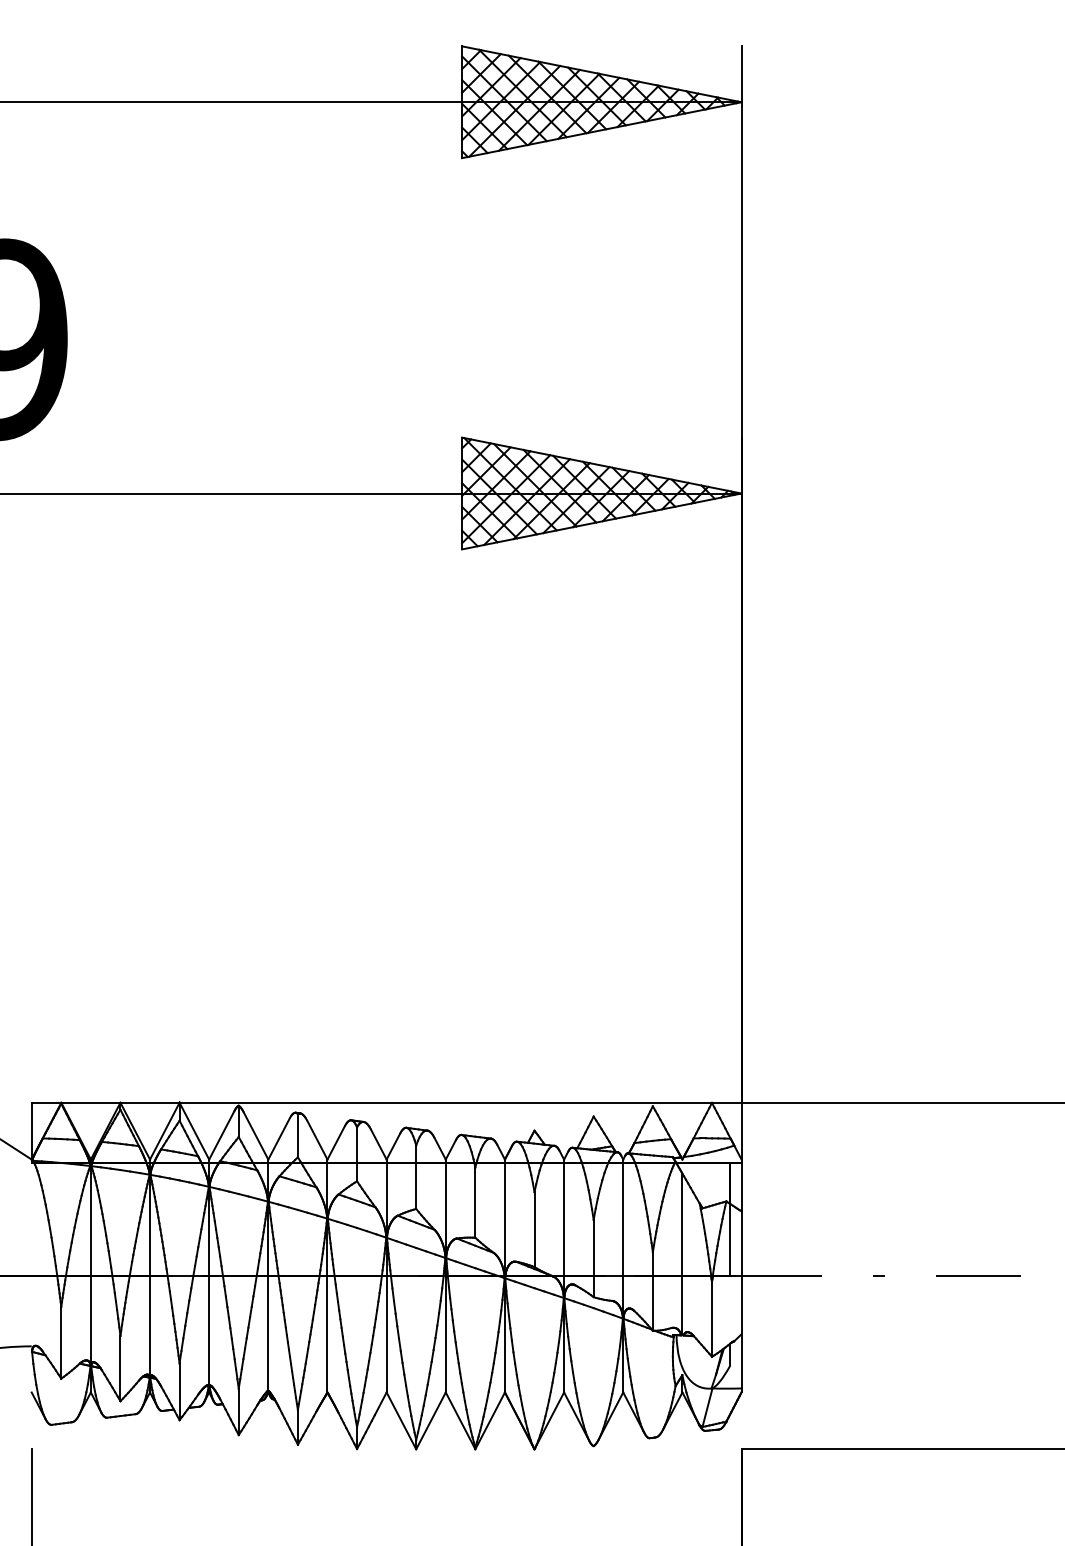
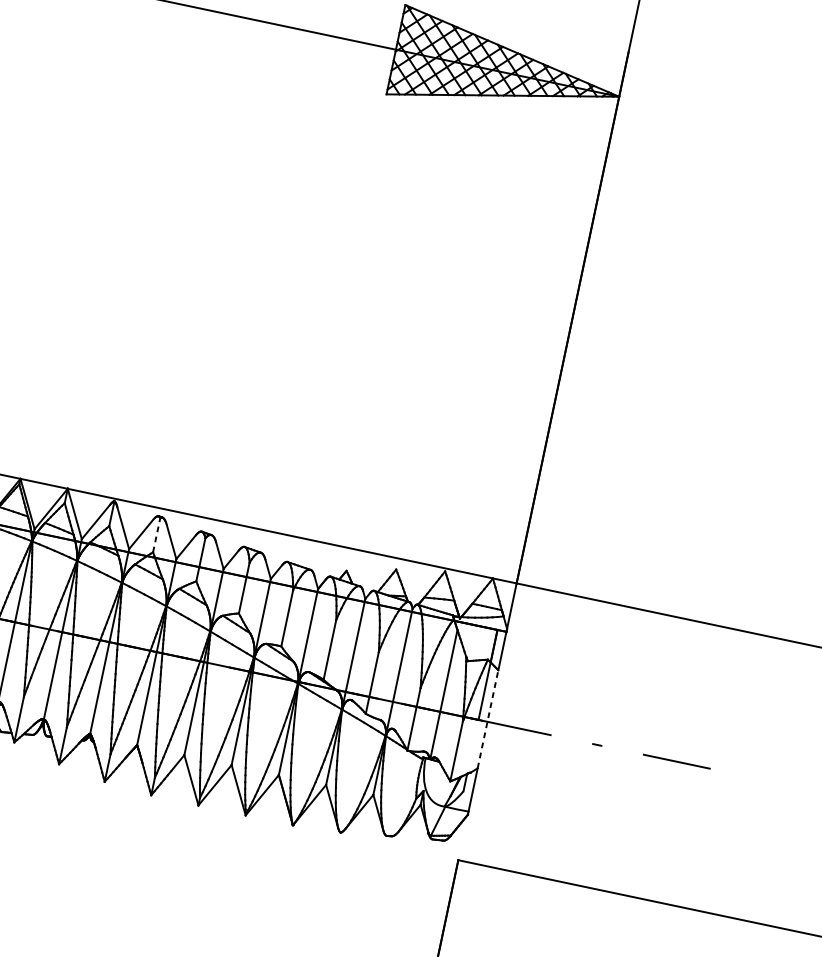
line: (297, 1135) -> (156, 534), solid -> dashed
line: (741, 1272) -> (488, 718), solid -> dashed

